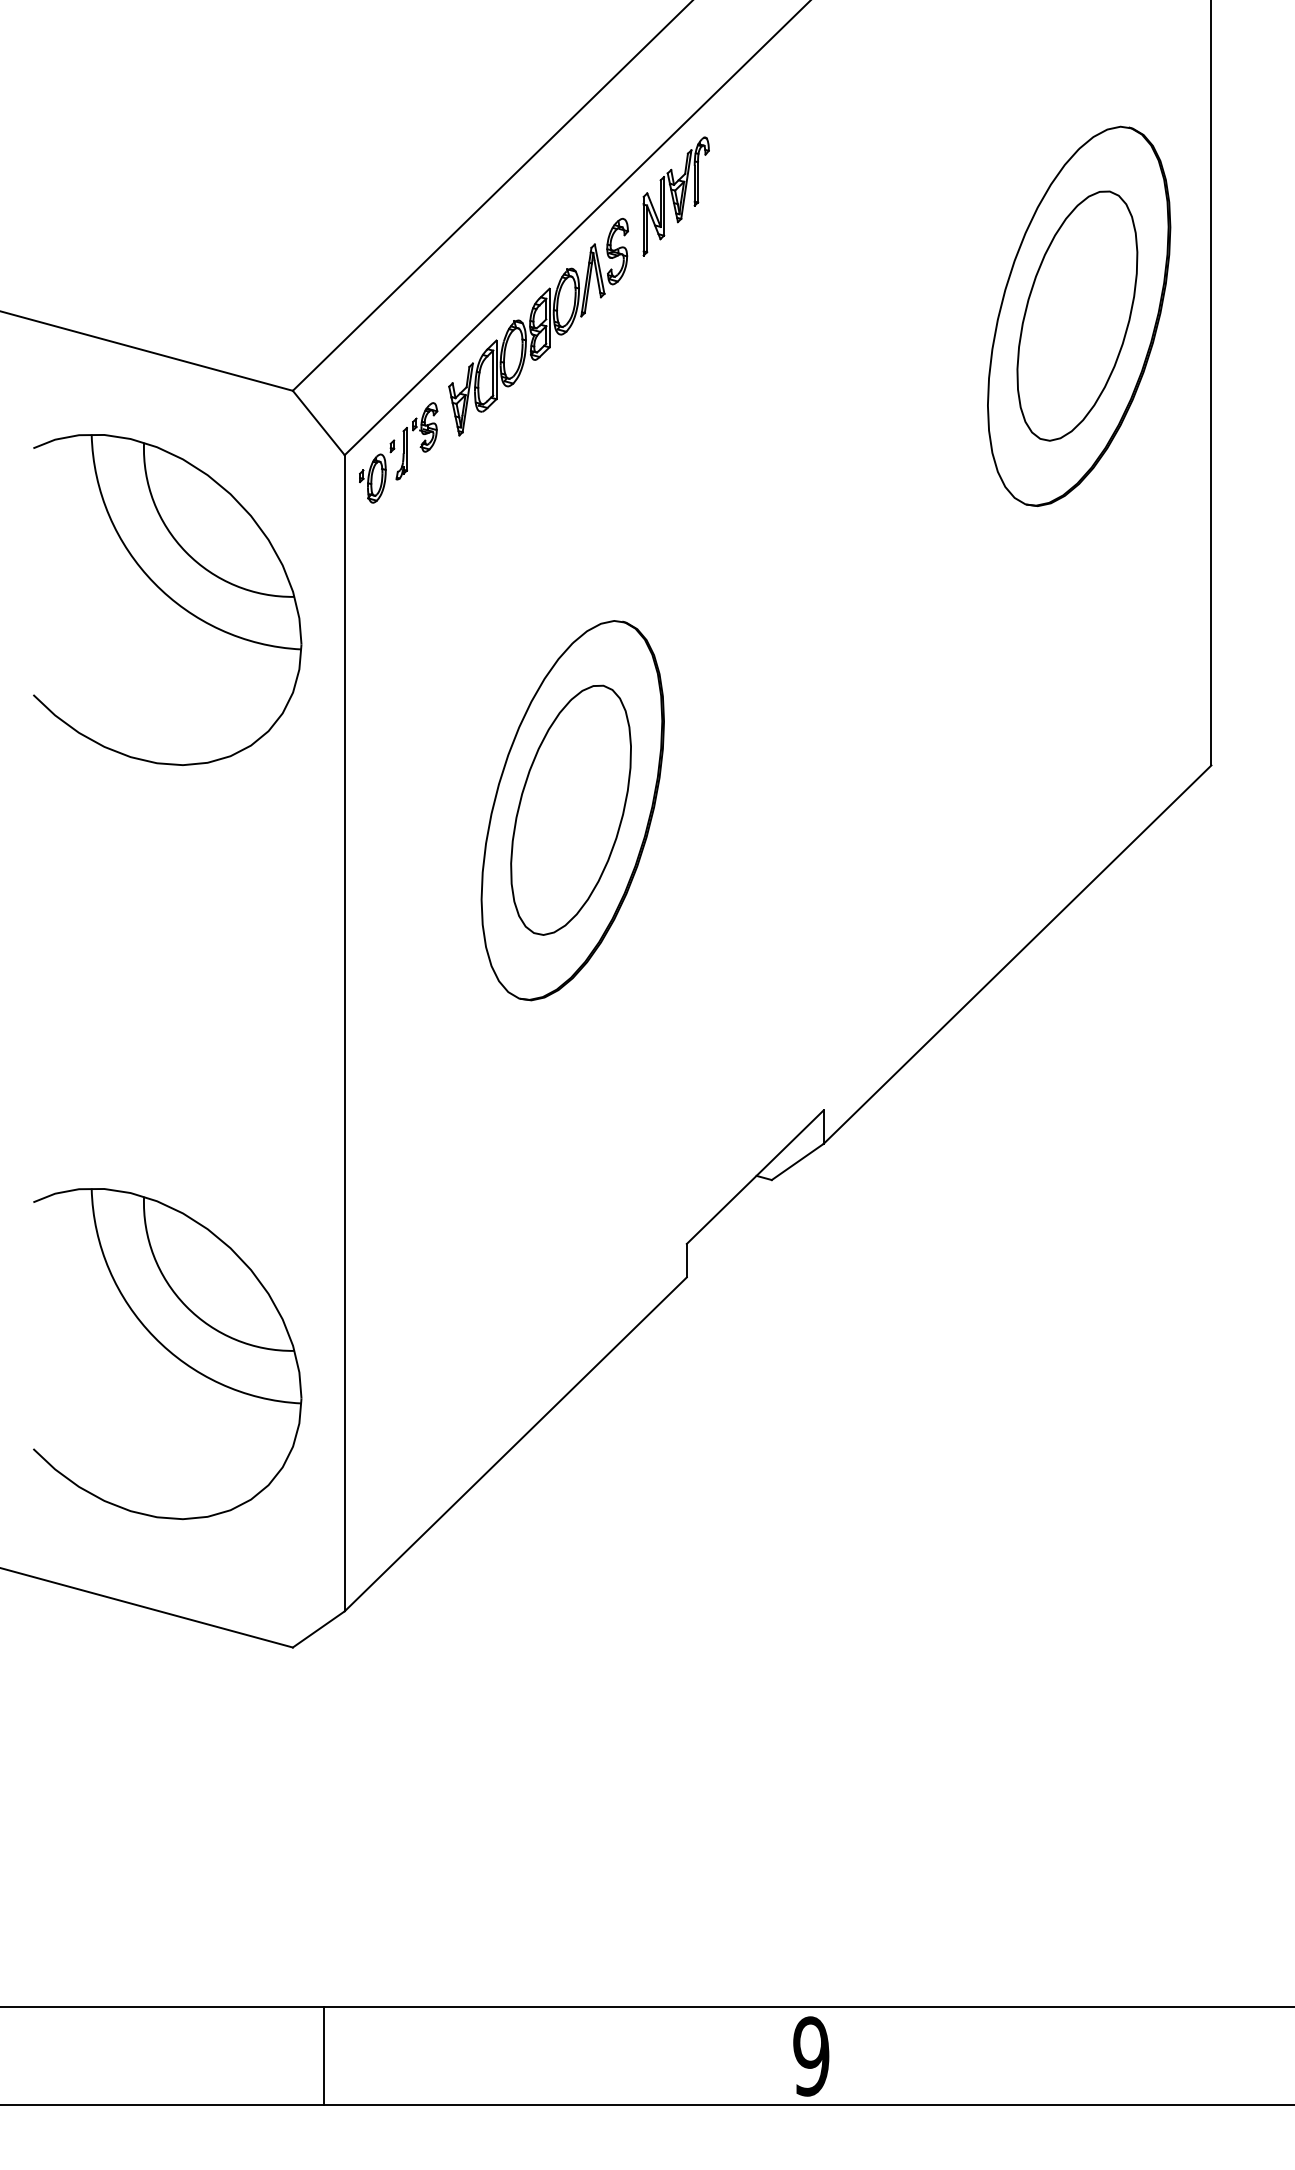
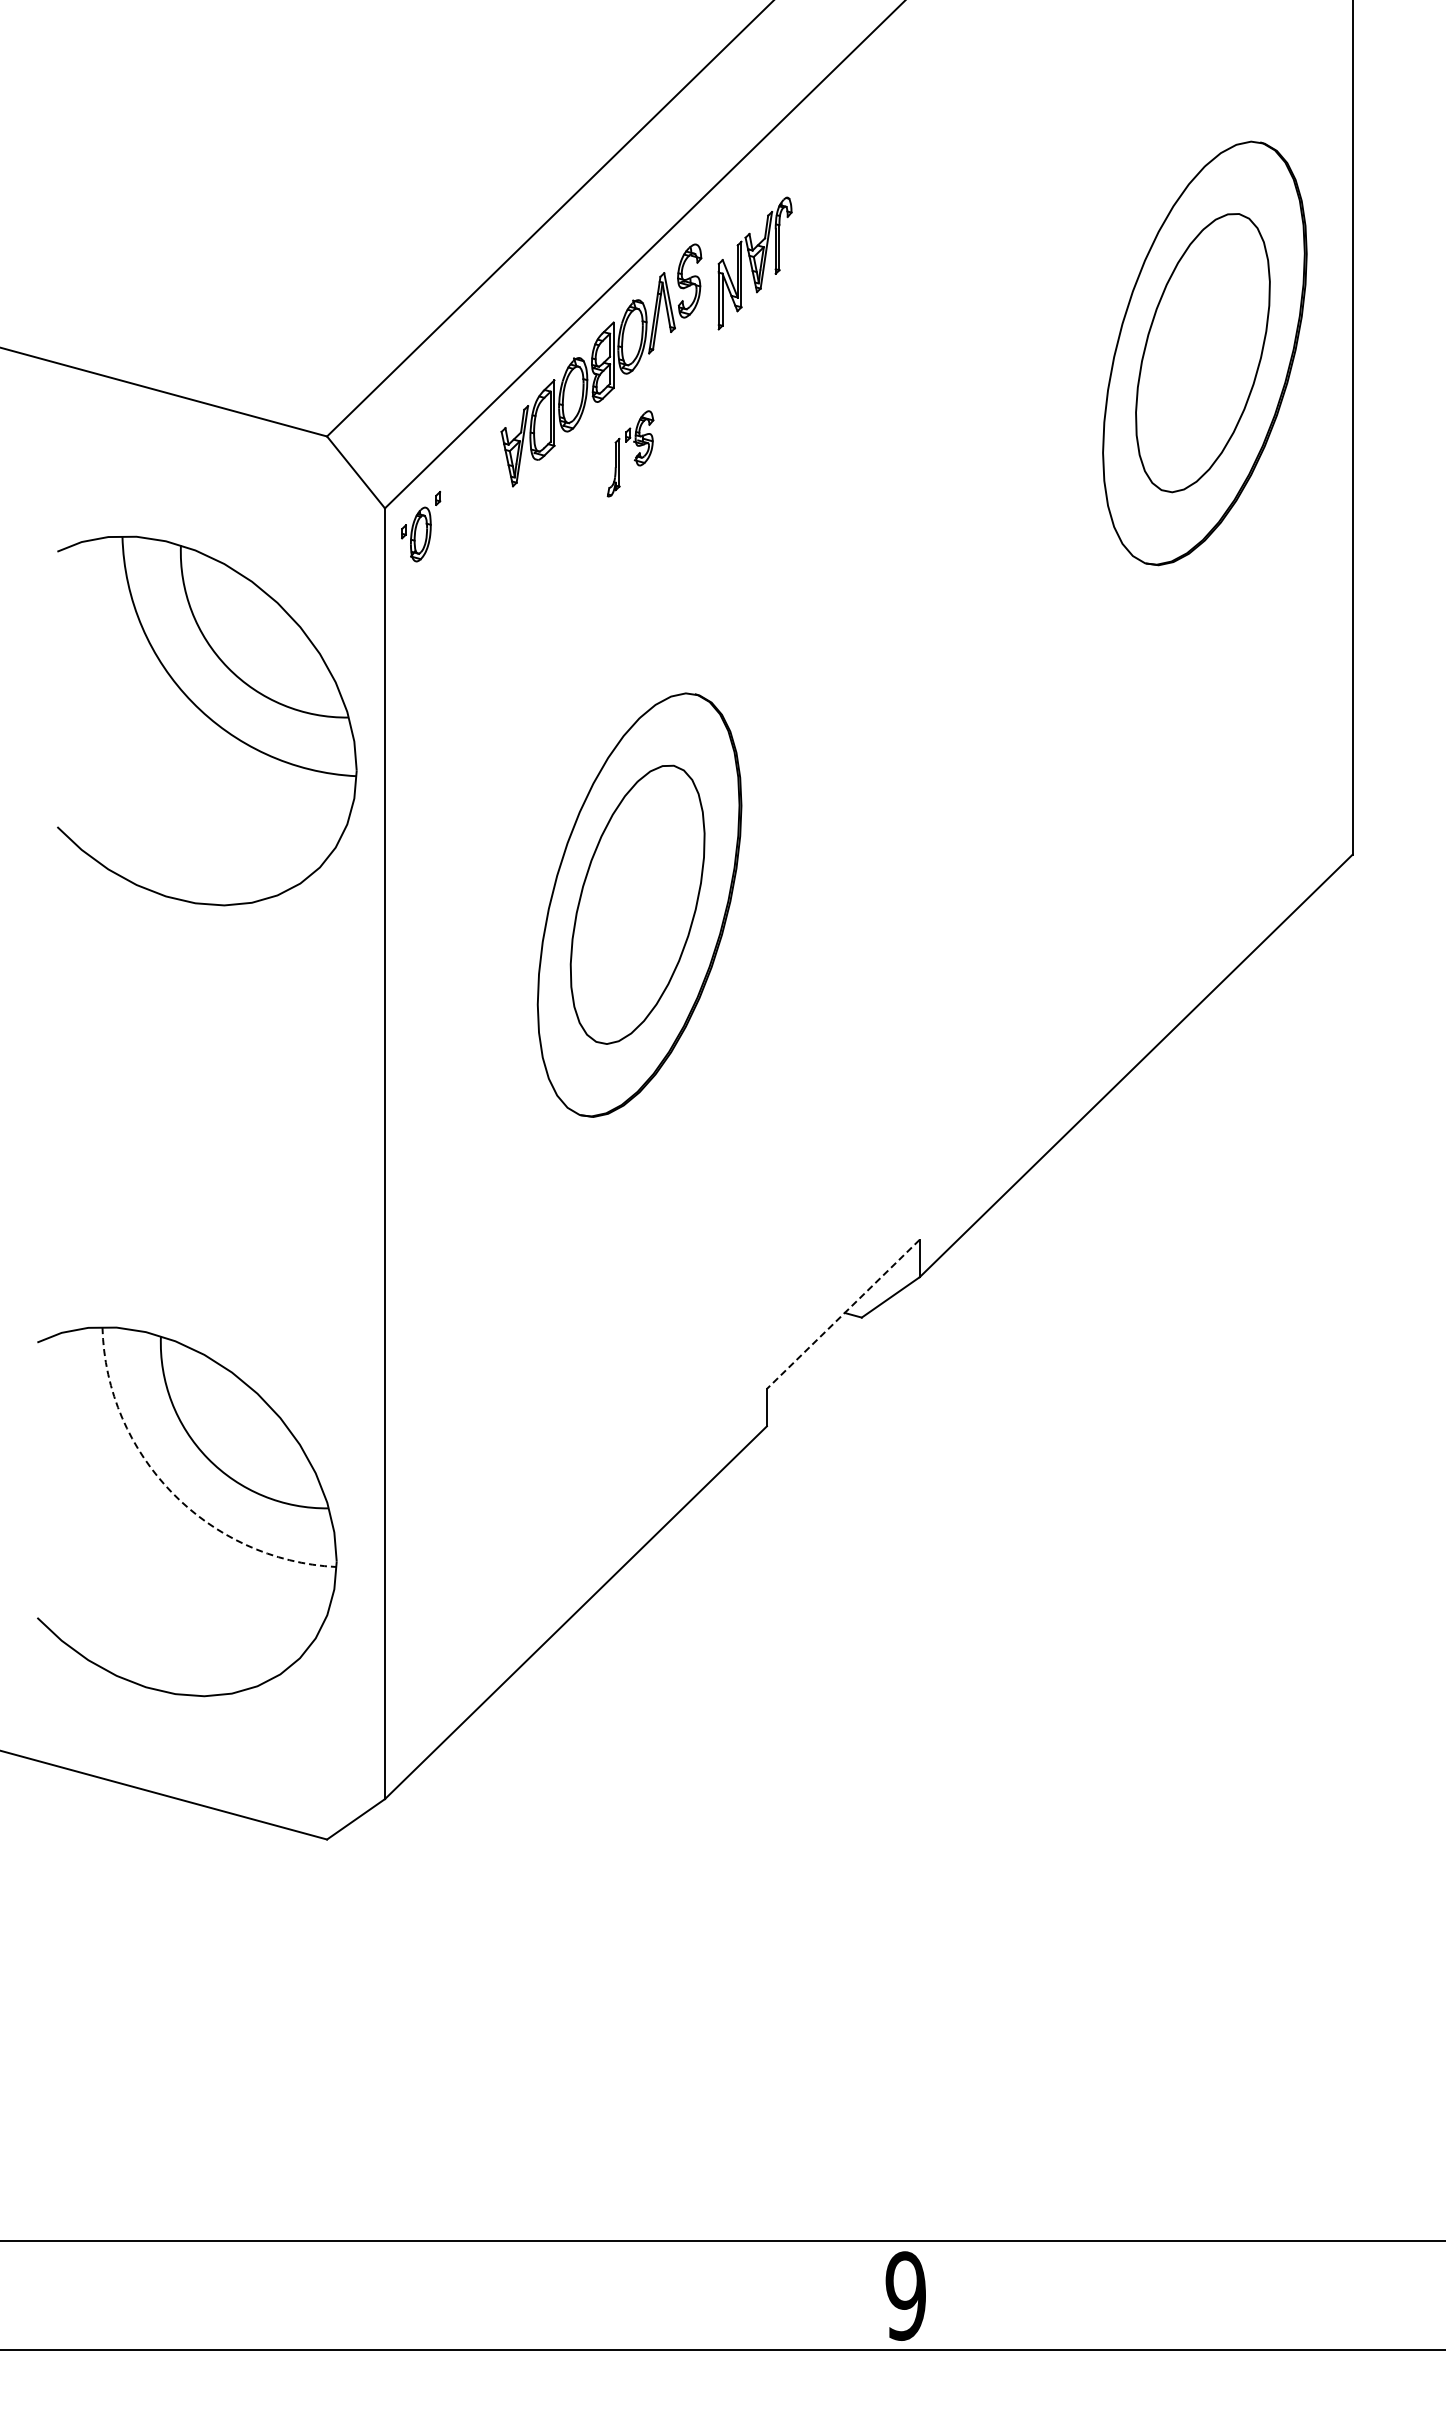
part: (675, 196) -> (754, 263), moved
part: (416, 440) -> (630, 453), moved
part: (167, 599) -> (207, 720), moved
line: (755, 1177) -> (843, 1314), solid -> dashed
arc: (154, 1337) -> (172, 1493), solid -> dashed
line: (323, 2055) -> (361, 2295), removed

